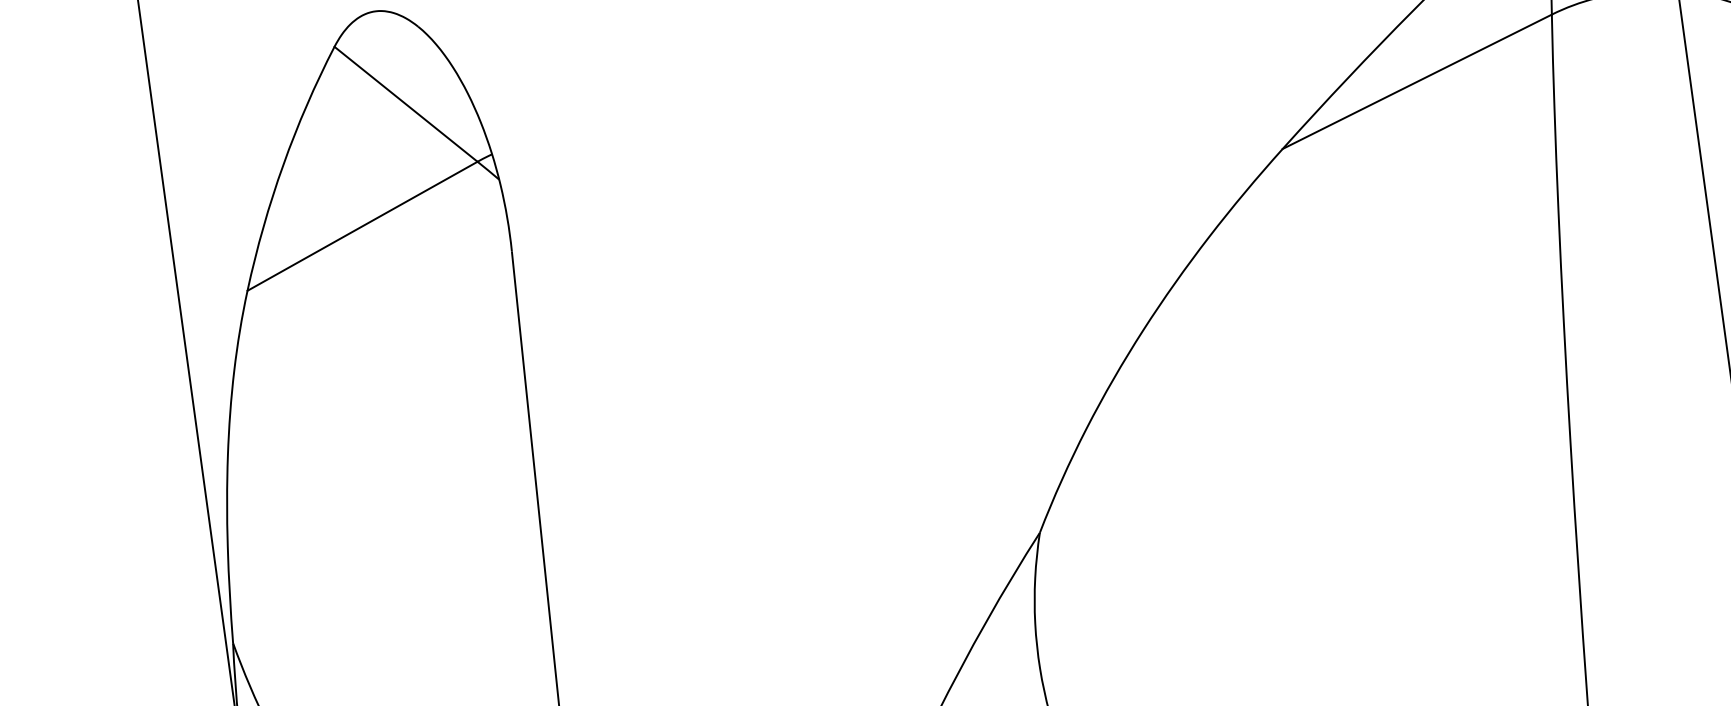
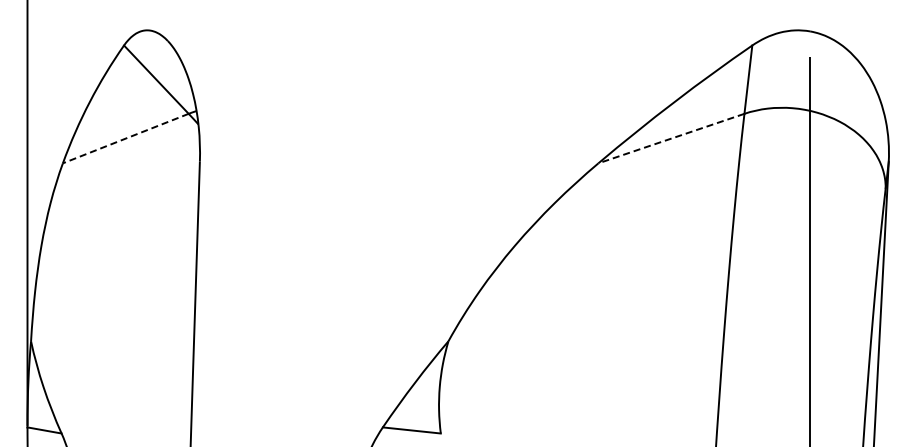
line: (1415, 81) -> (670, 138), solid -> dashed
line: (361, 226) -> (125, 138), solid -> dashed

